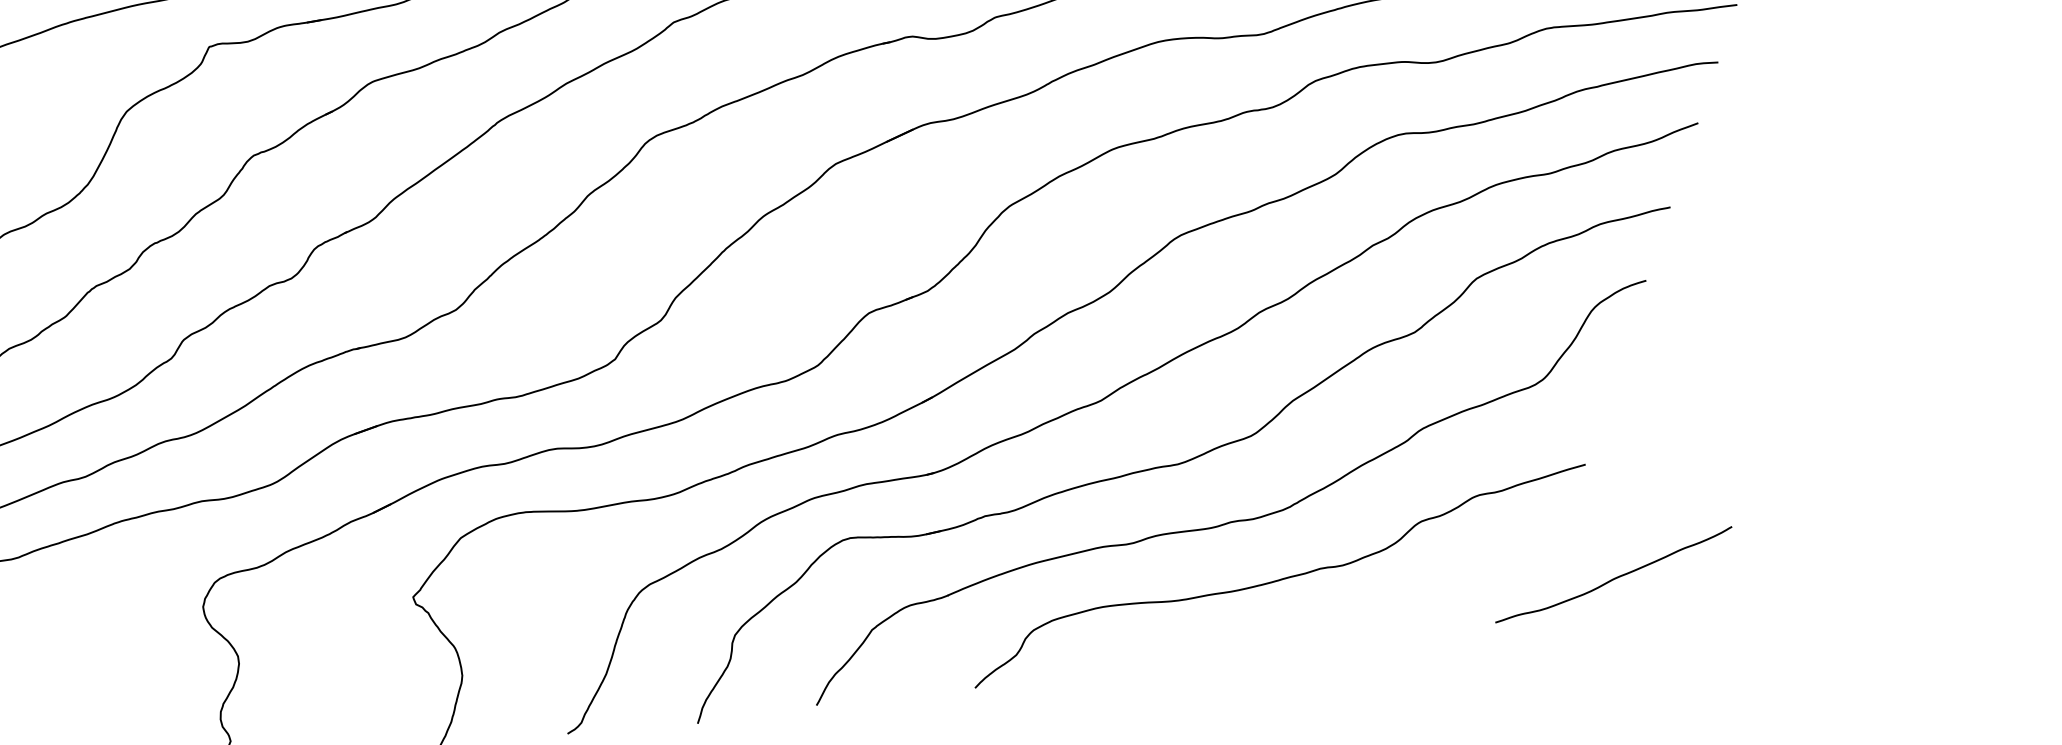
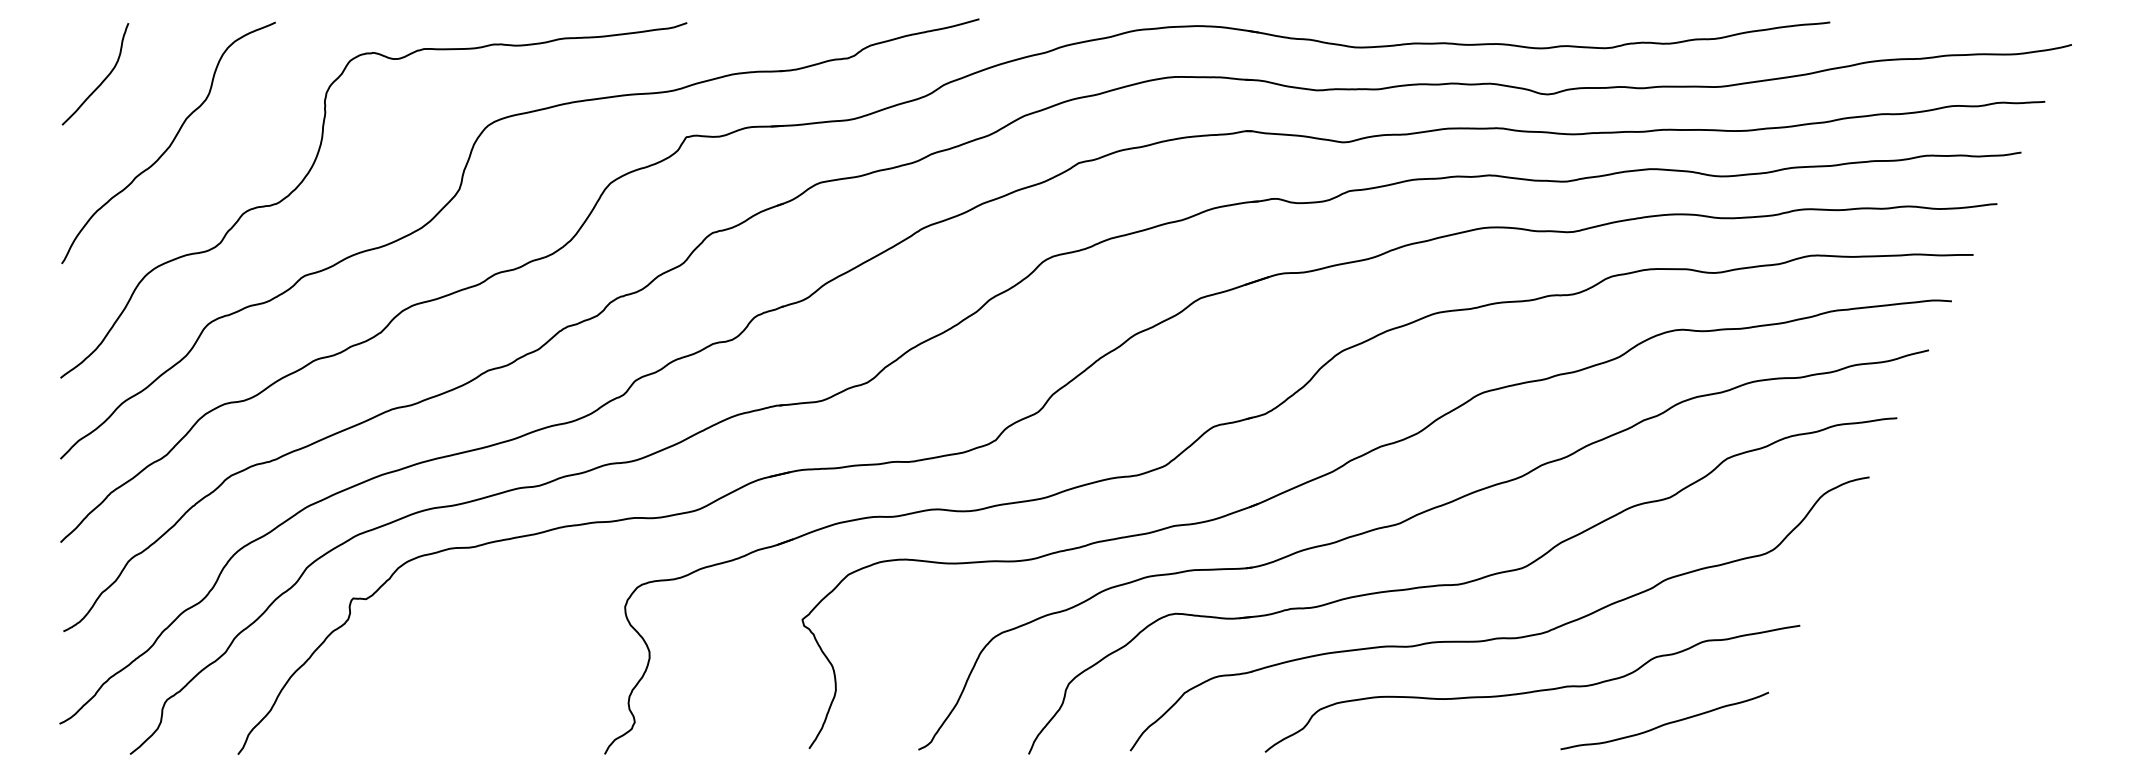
curve: (1613, 577) -> (1664, 723), moved

